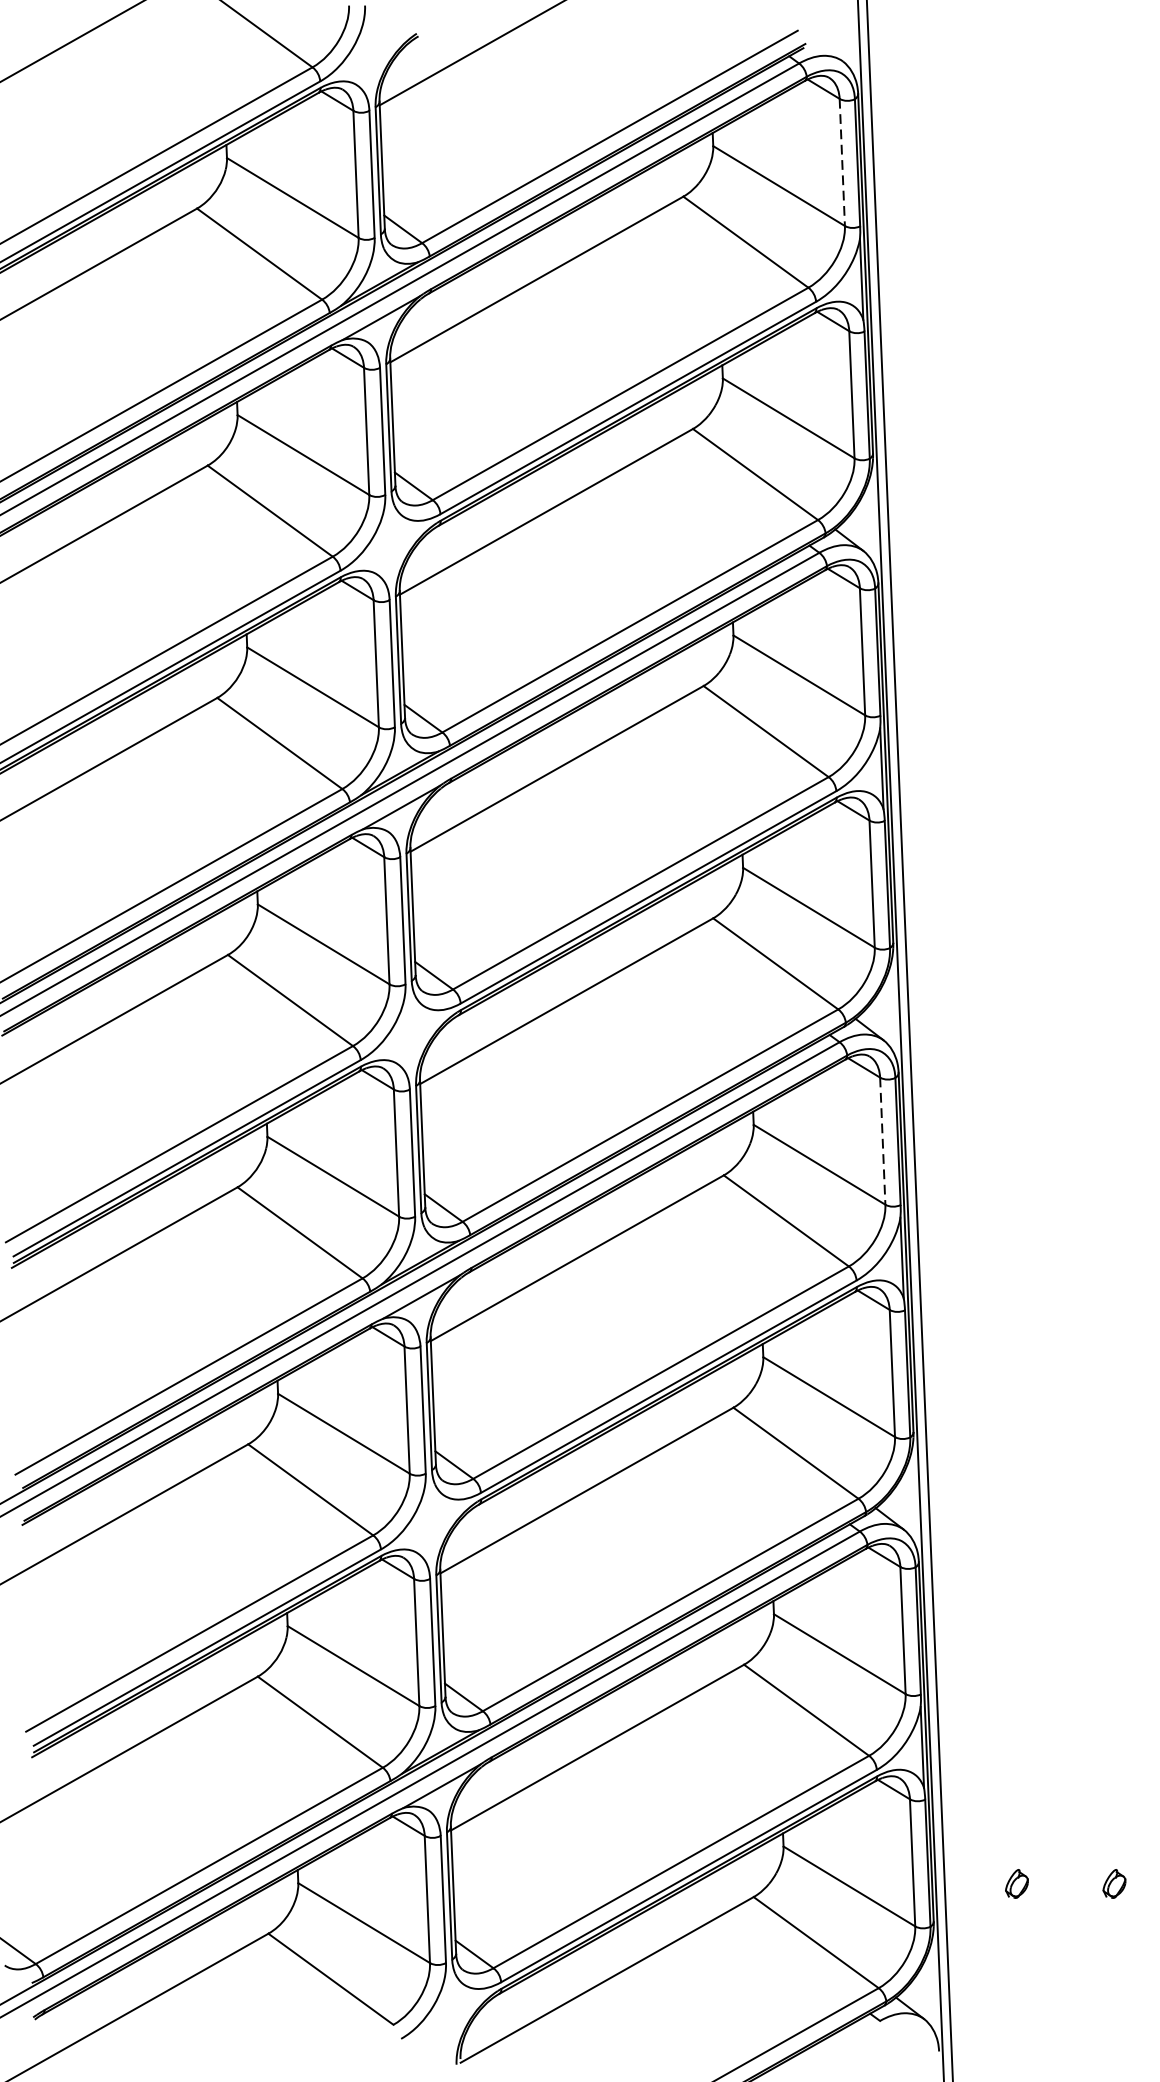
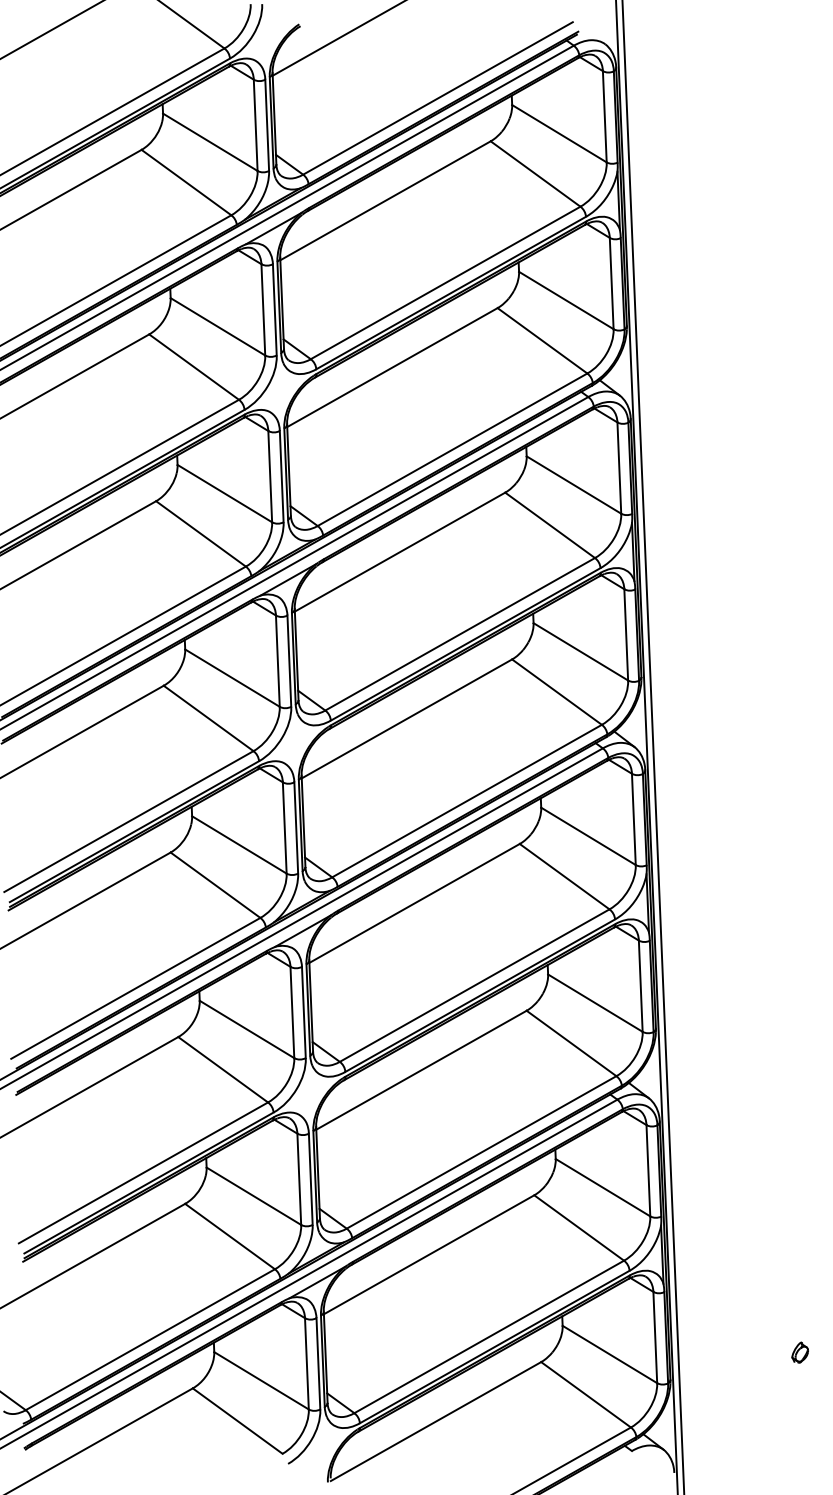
line: (841, 162) -> (604, 116), dashed -> solid
line: (882, 1141) -> (633, 819), dashed -> solid
part: (1015, 1883) -> (729, 1352), removed

